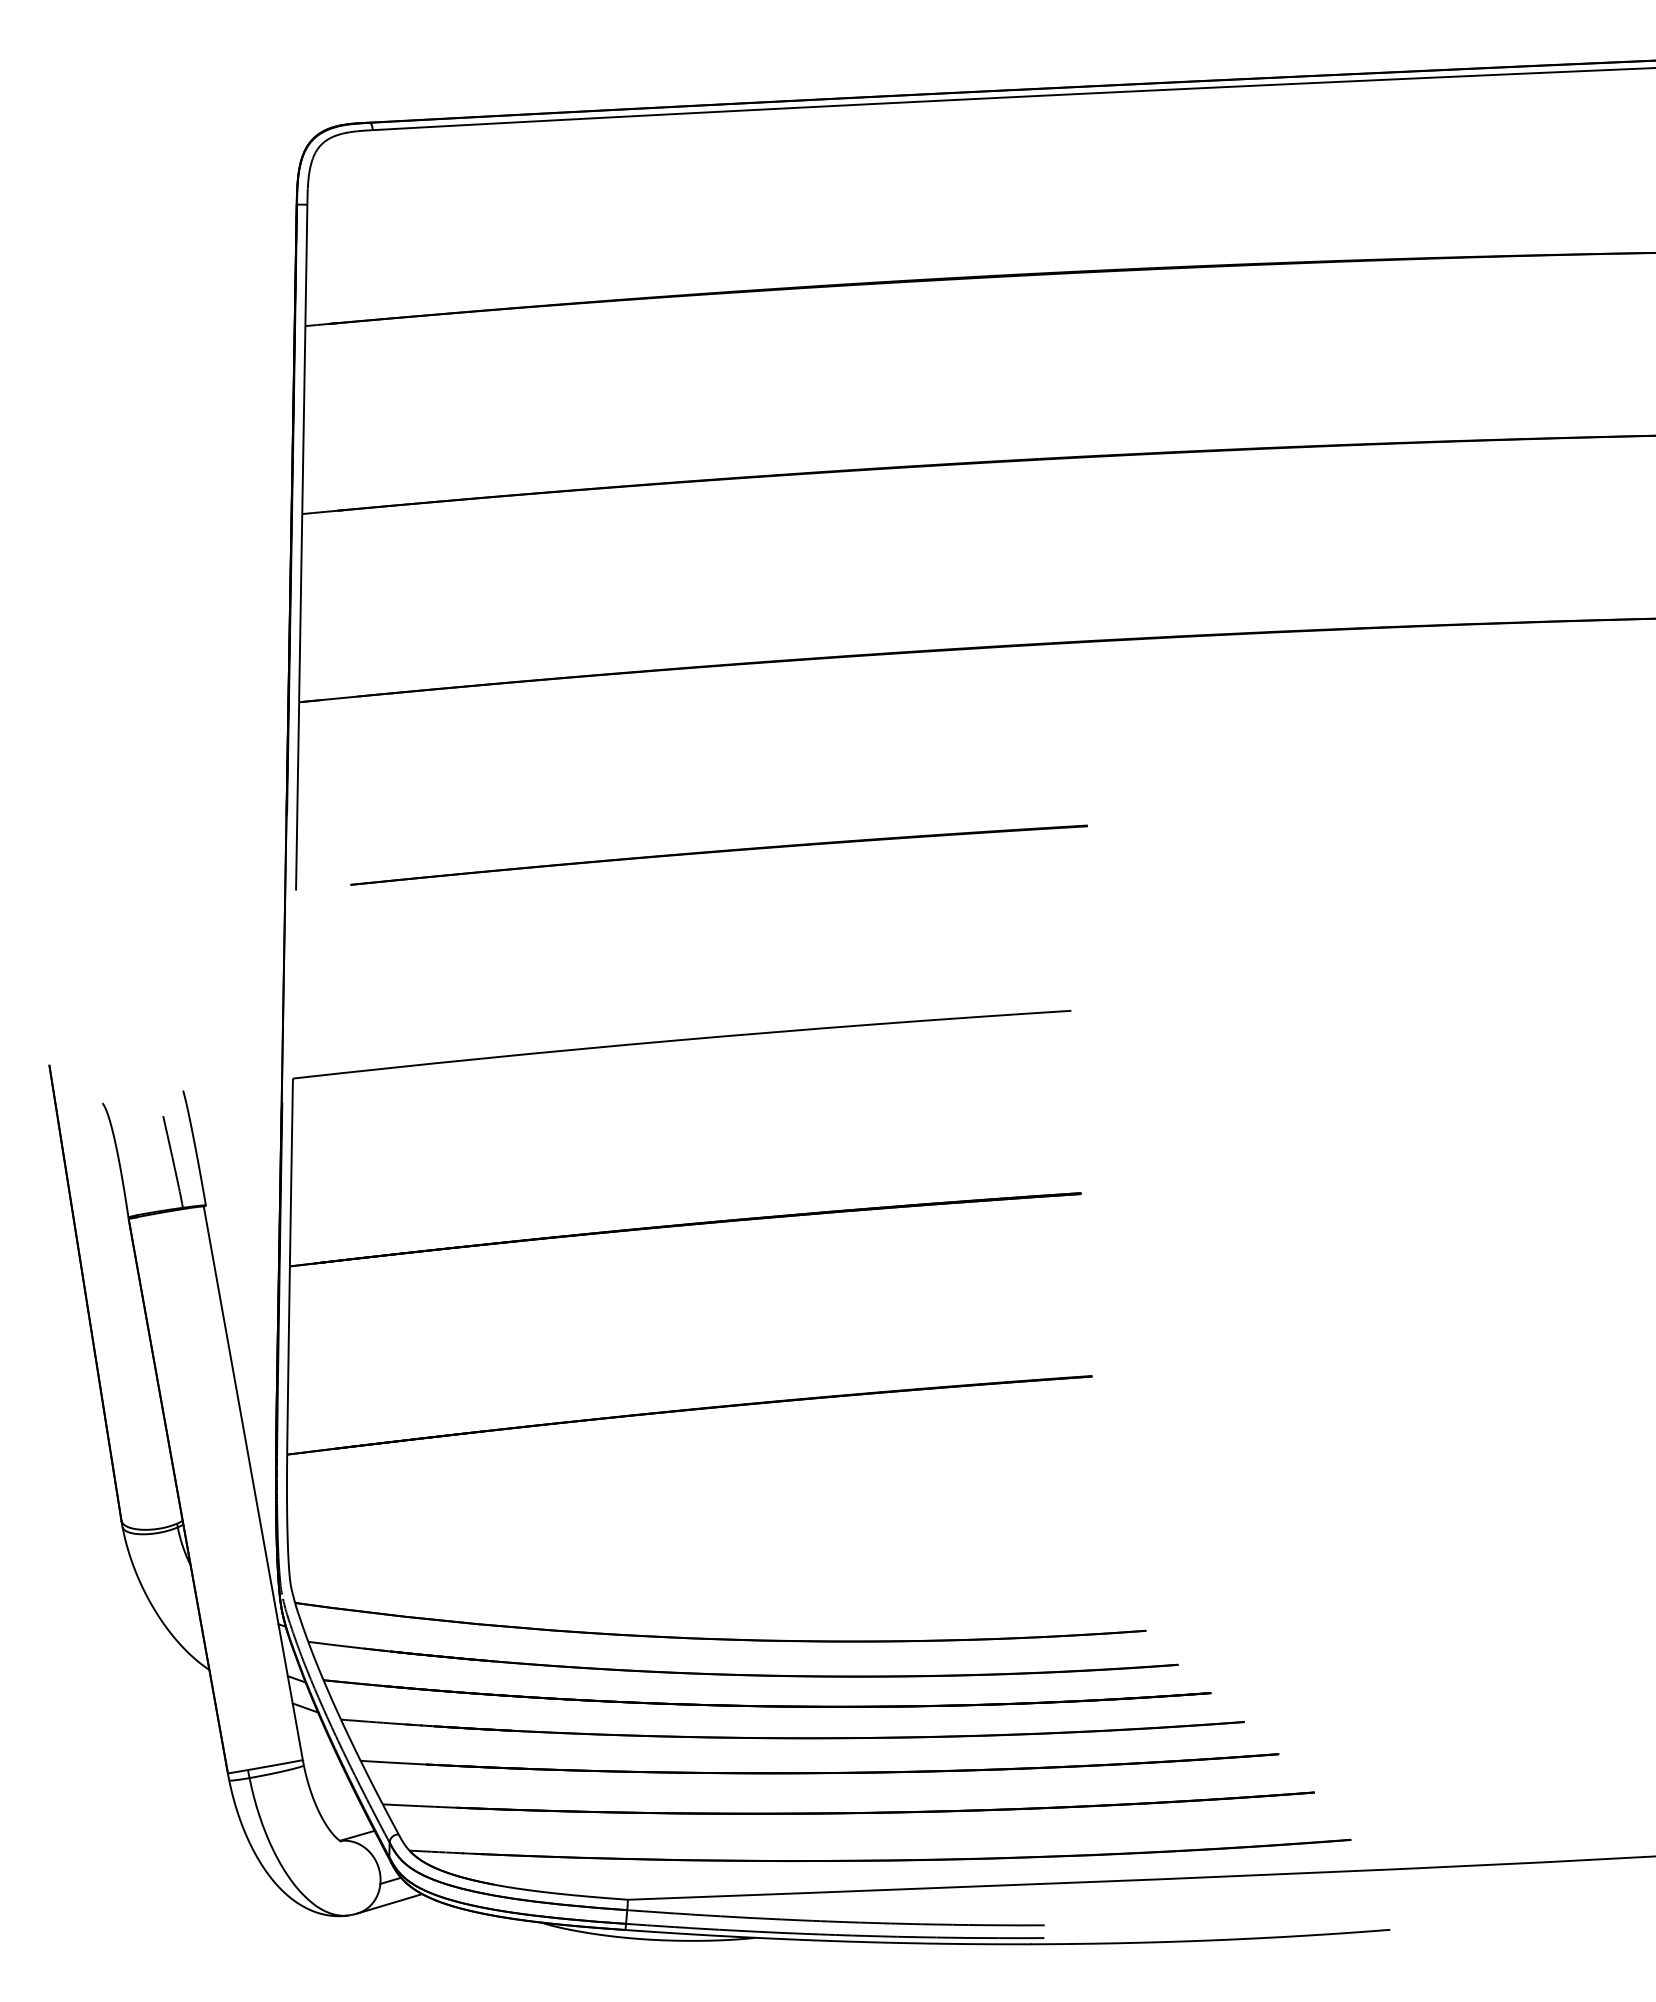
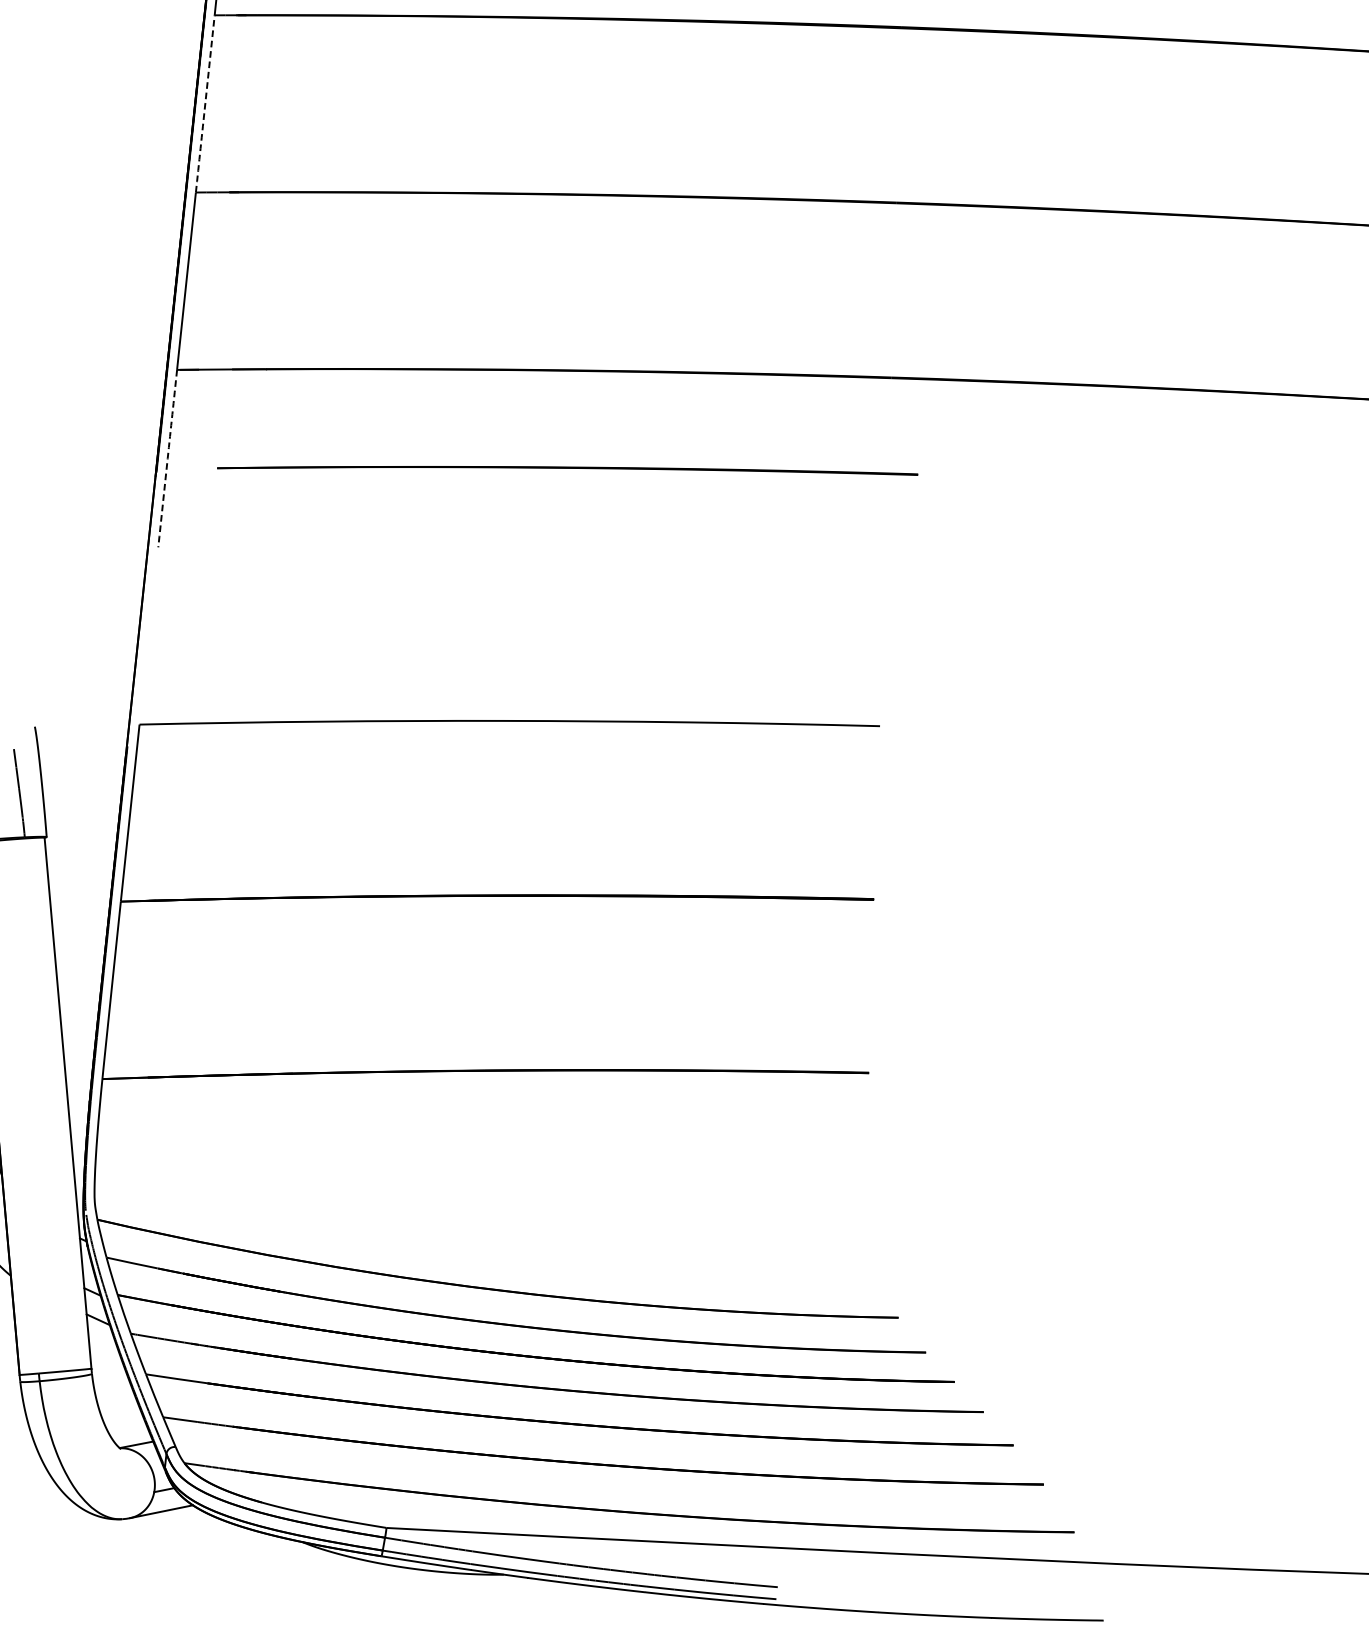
arc: (303, 420) -> (204, 104), solid -> dashed
arc: (297, 796) -> (167, 458), solid -> dashed
part: (718, 854) -> (567, 470), moved

